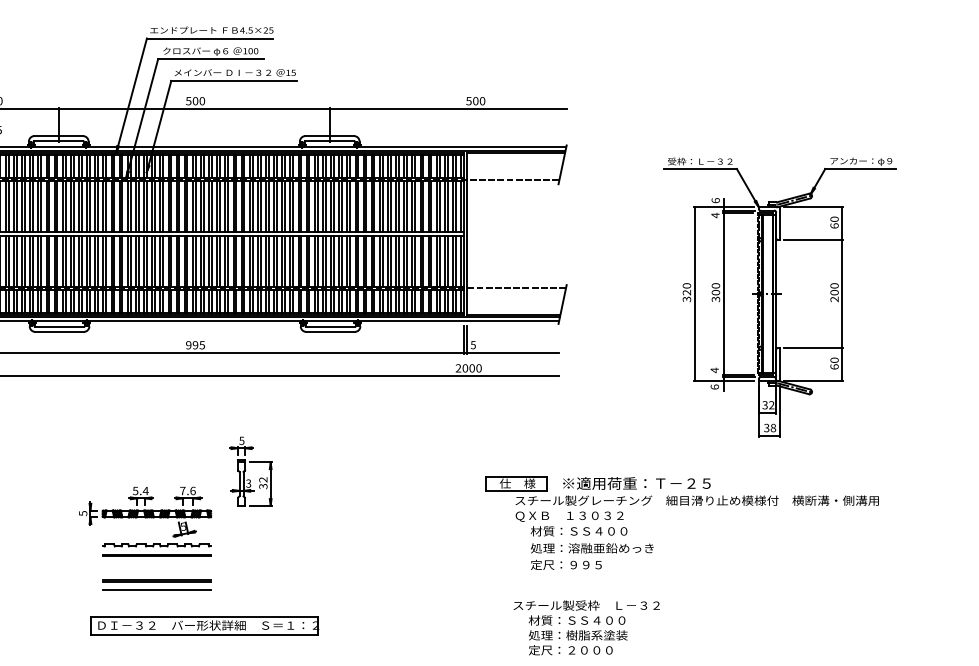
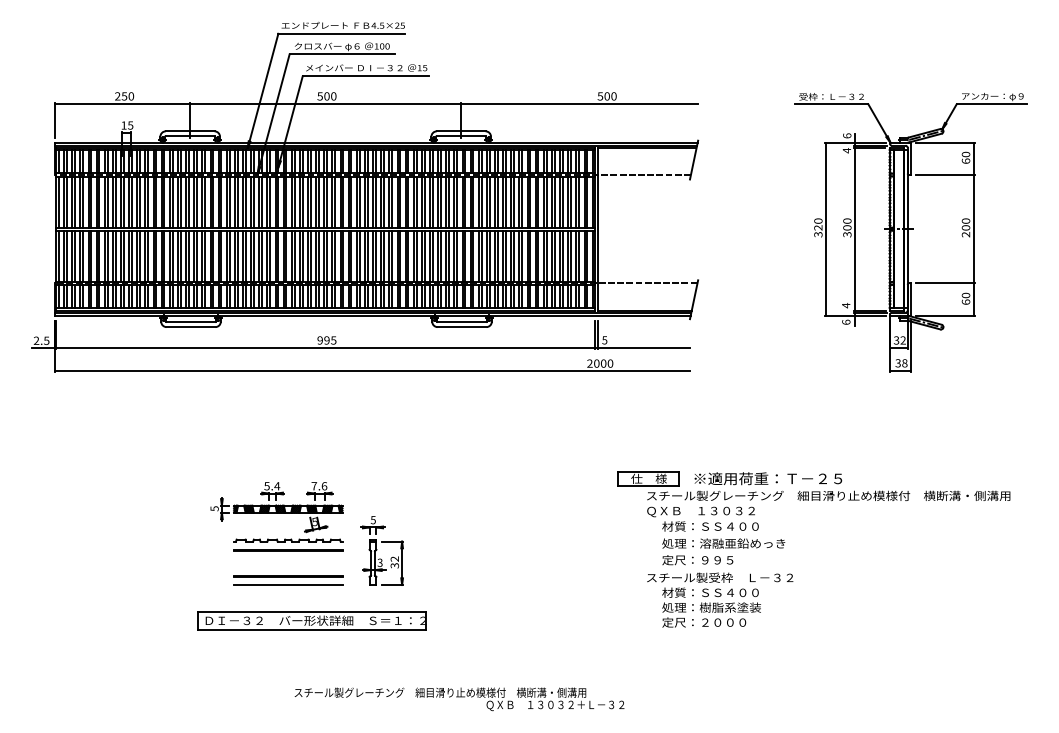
part: (779, 297) -> (910, 232), moved
part: (250, 471) -> (381, 550), moved
part: (204, 625) -> (311, 620), moved
text: (587, 627) -> (720, 599), moved

